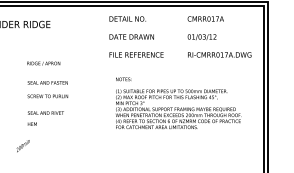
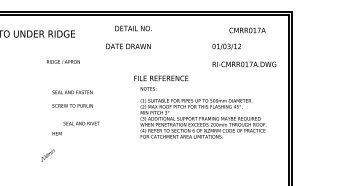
text: (127, 19) -> (133, 28), moved
text: (205, 19) -> (247, 30), moved
text: (131, 37) -> (128, 46), moved
text: (136, 55) -> (161, 78), moved
text: (43, 63) -> (63, 61), moved
text: (45, 113) -> (81, 123), moved

